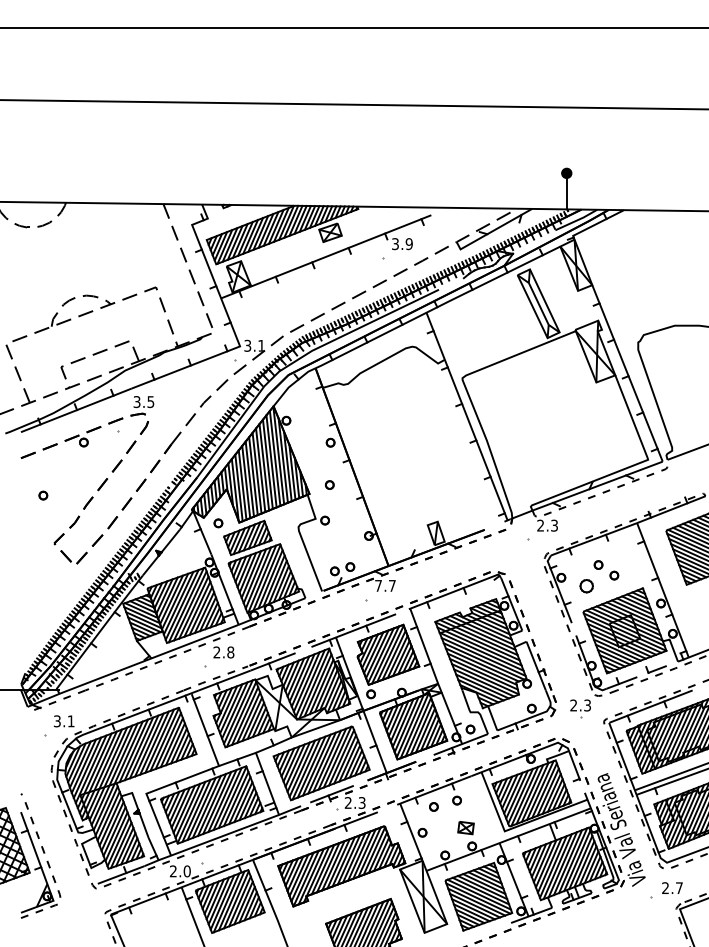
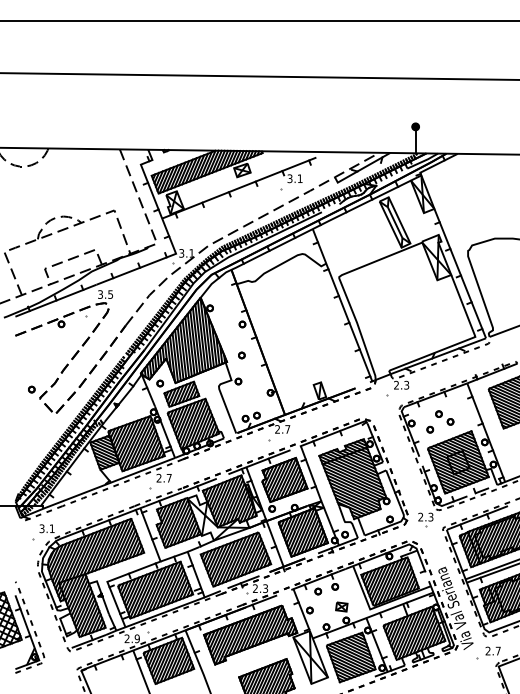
text: (408, 244) -> (299, 179), 3.9 -> 3.1
part: (43, 495) -> (31, 389), moved
text: (378, 585) -> (277, 429), 7.7 -> 2.7
part: (586, 586) -> (430, 429), size x0.62
text: (230, 652) -> (169, 478), 2.8 -> 2.7
text: (186, 871) -> (136, 638), 2.0 -> 2.9

